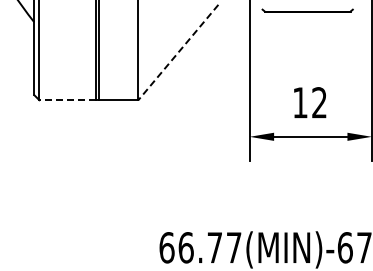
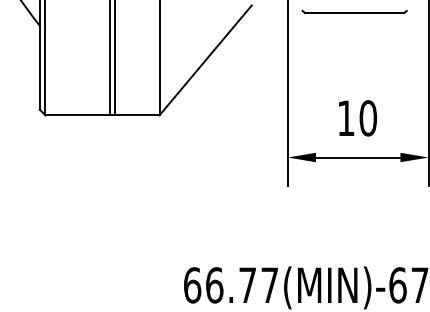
line: (178, 52) -> (205, 60), dashed -> solid
line: (67, 100) -> (77, 115), dashed -> solid
text: (319, 102) -> (368, 117), 12 -> 10

